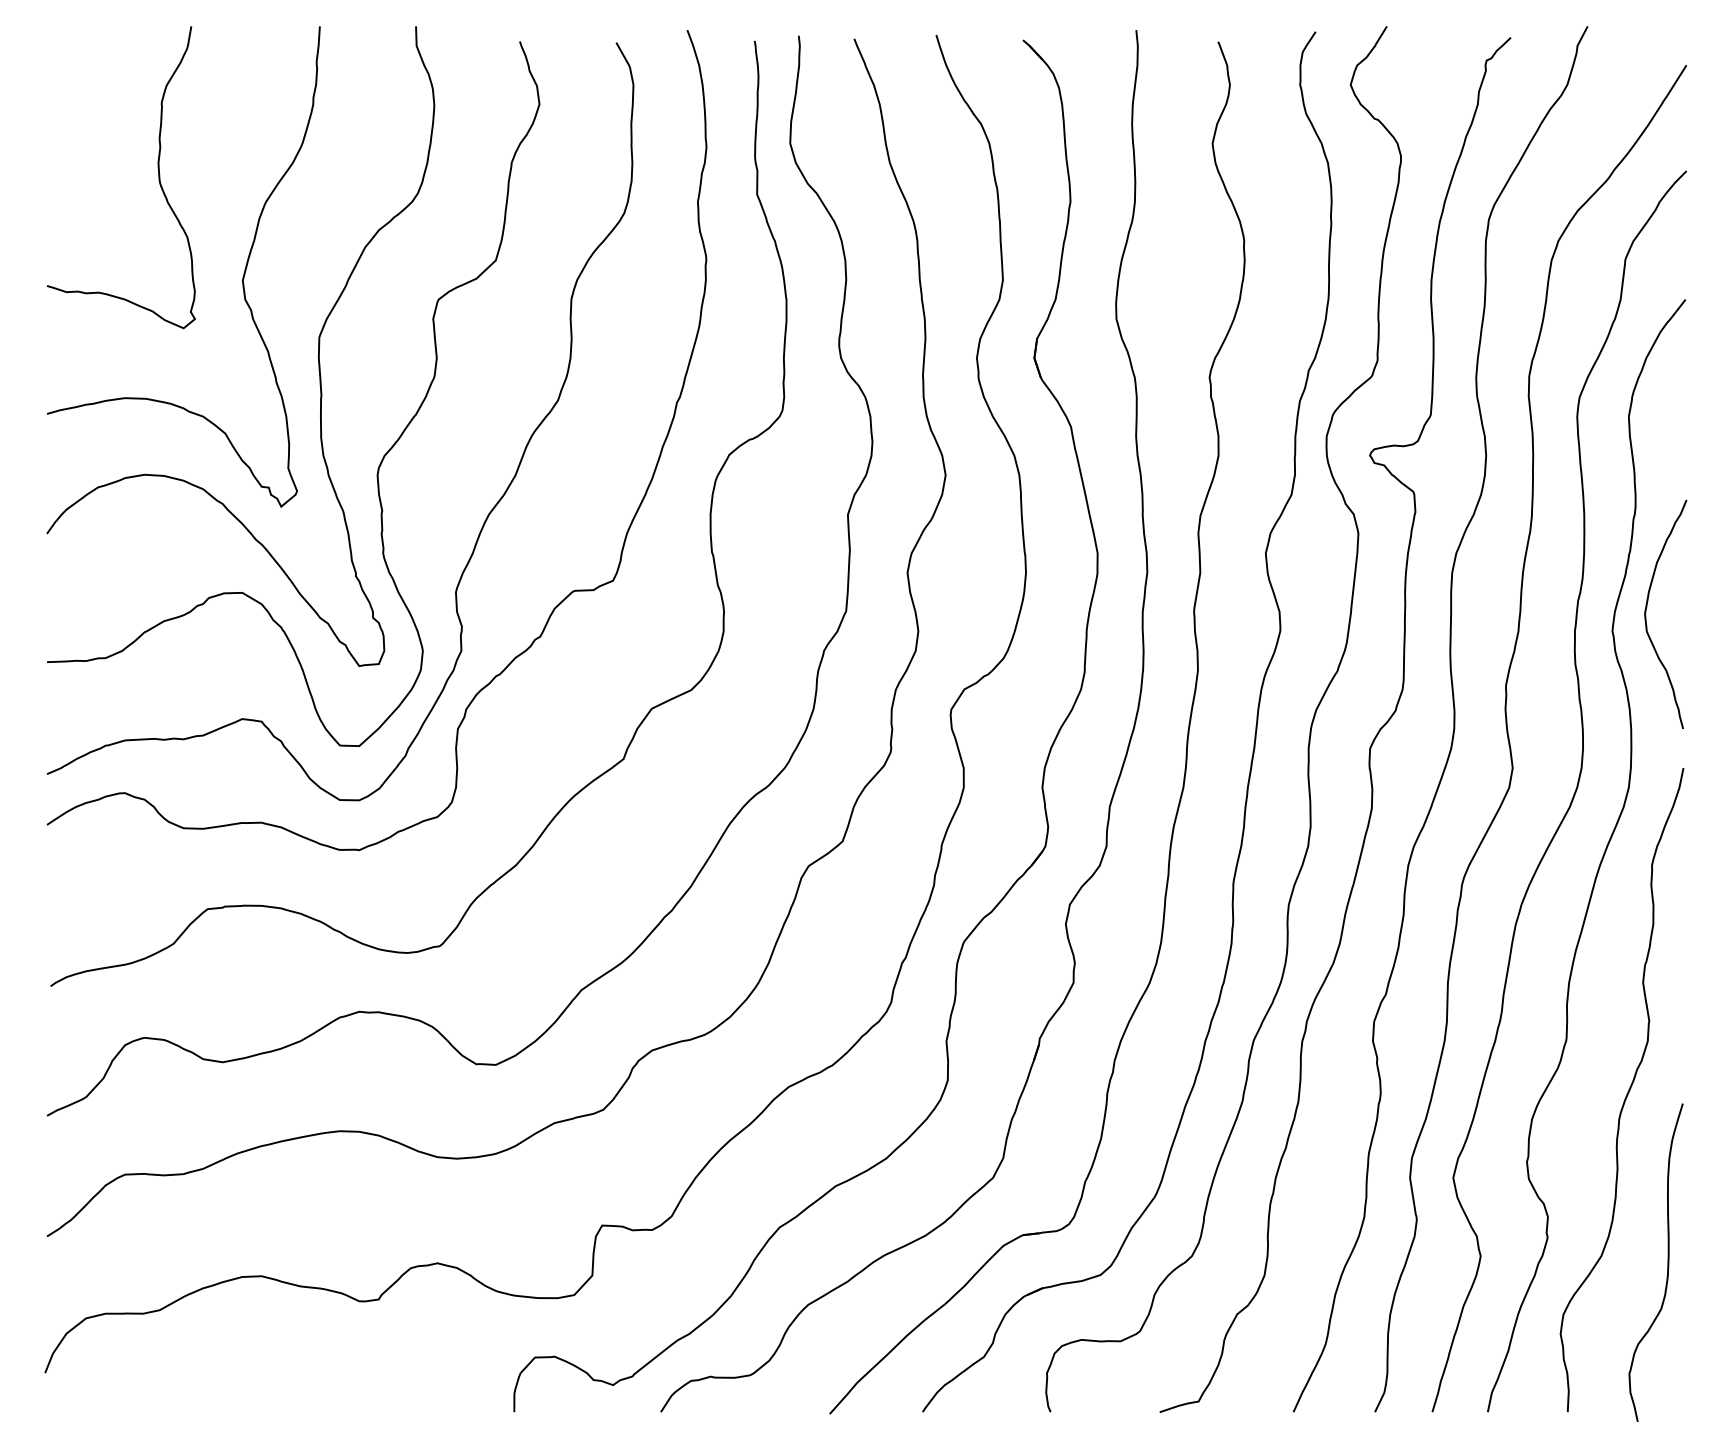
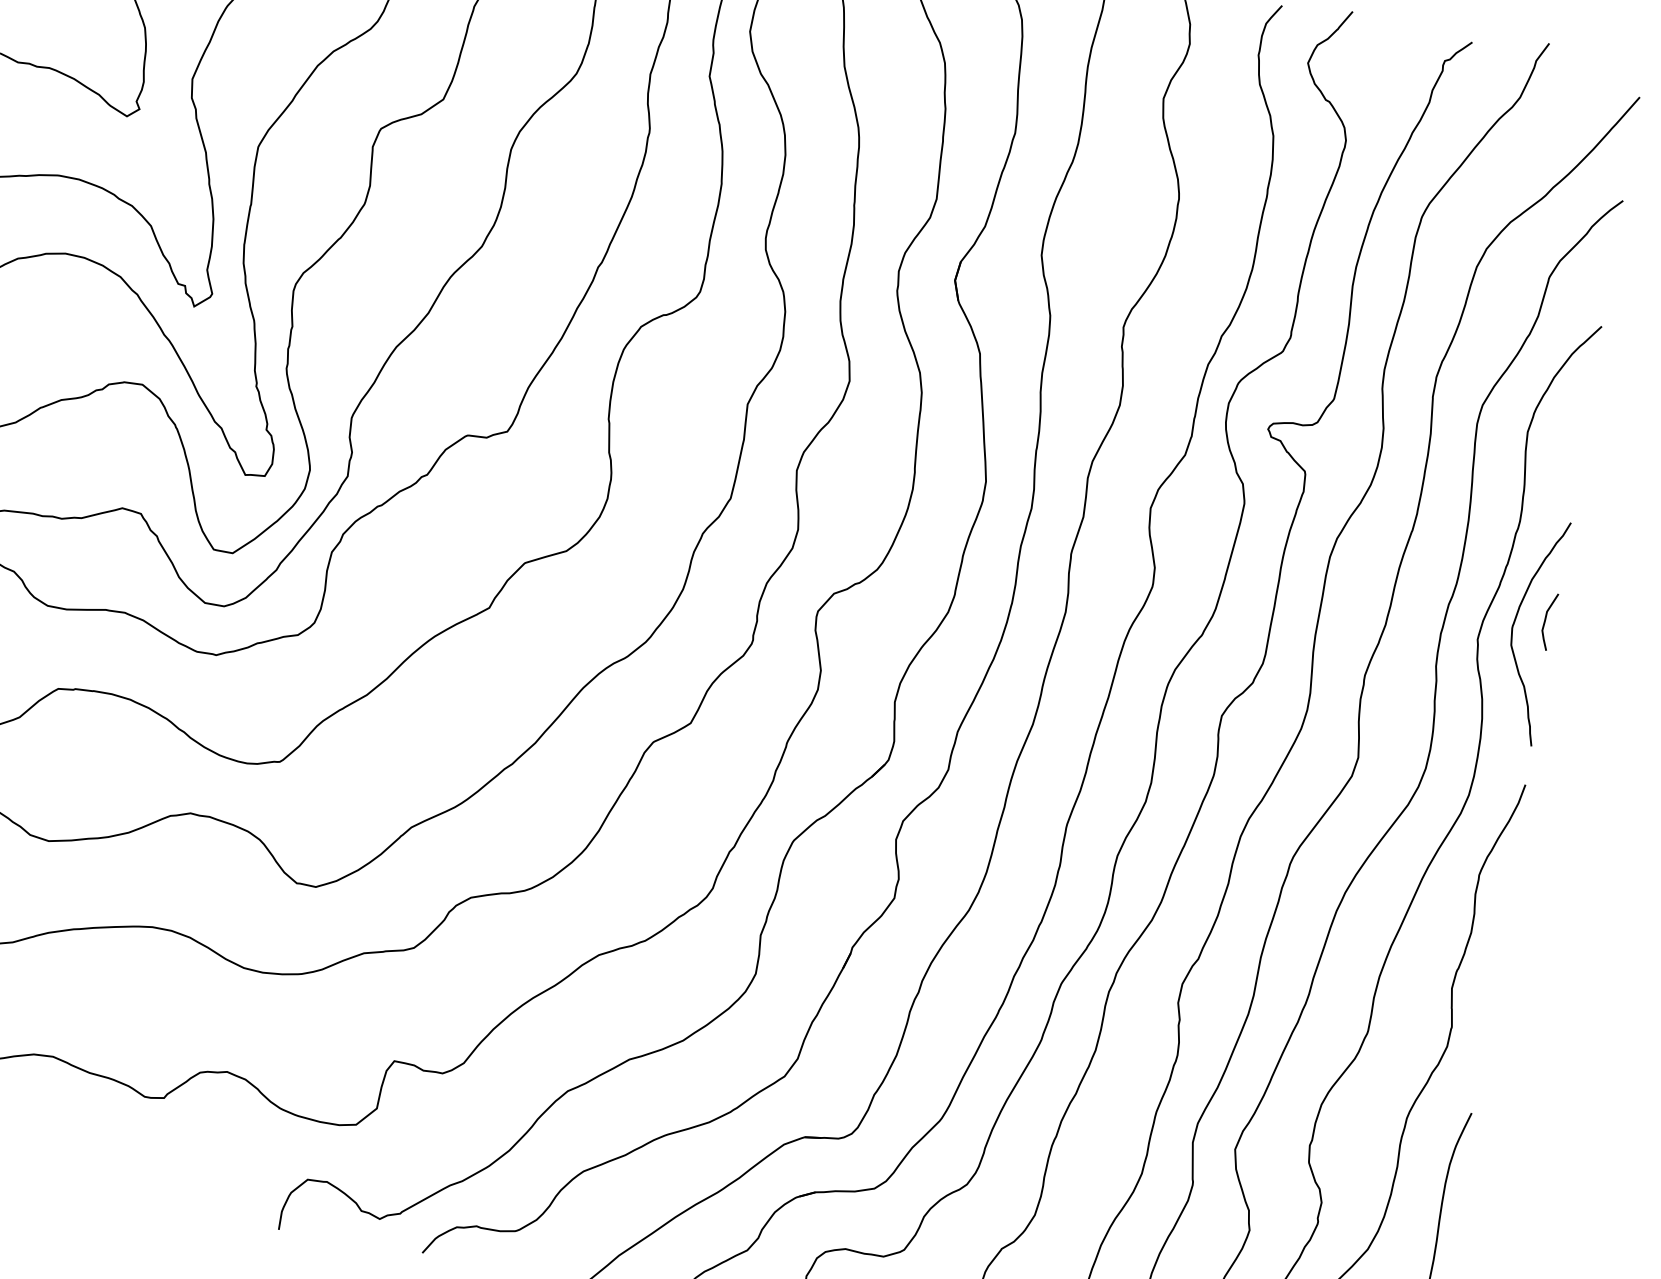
curve: (1677, 601) -> (1546, 620), added

